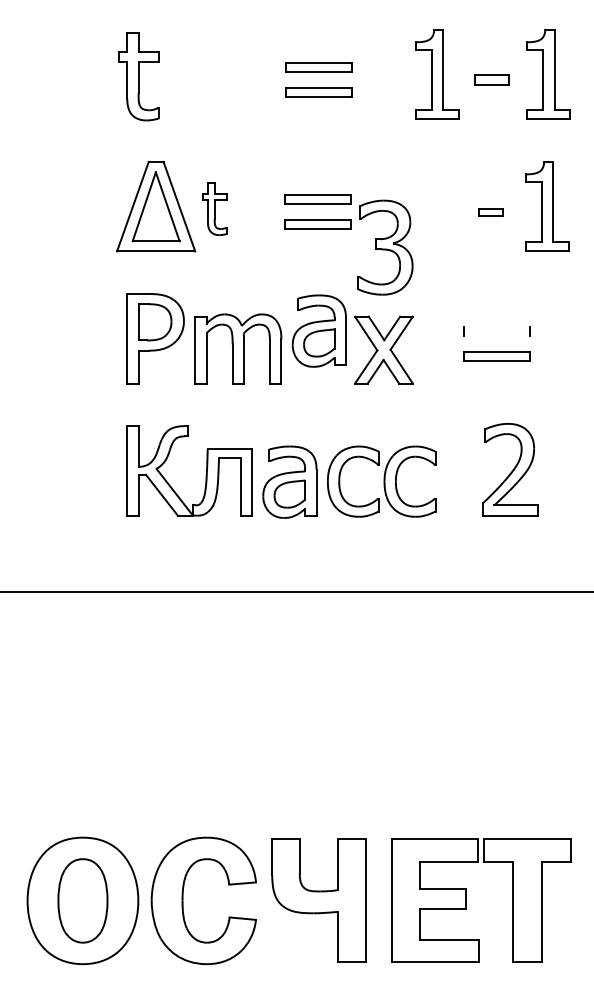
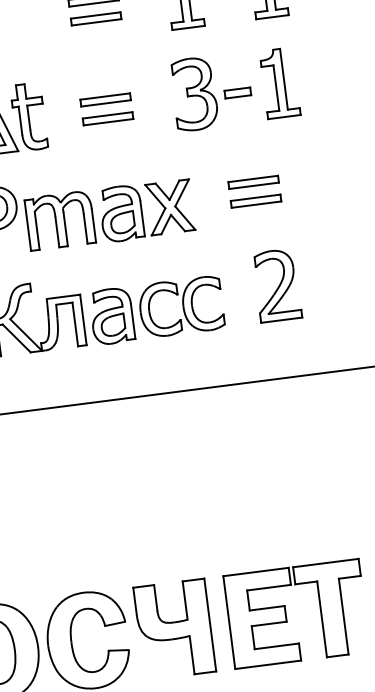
part: (214, 208) -> (28, 116), size x1.67
part: (490, 211) -> (237, 92), size x1.43
part: (385, 247) -> (194, 94), moved
line: (496, 326) -> (253, 178), added
part: (318, 330) -> (120, 213), moved
line: (496, 335) -> (253, 185), added

